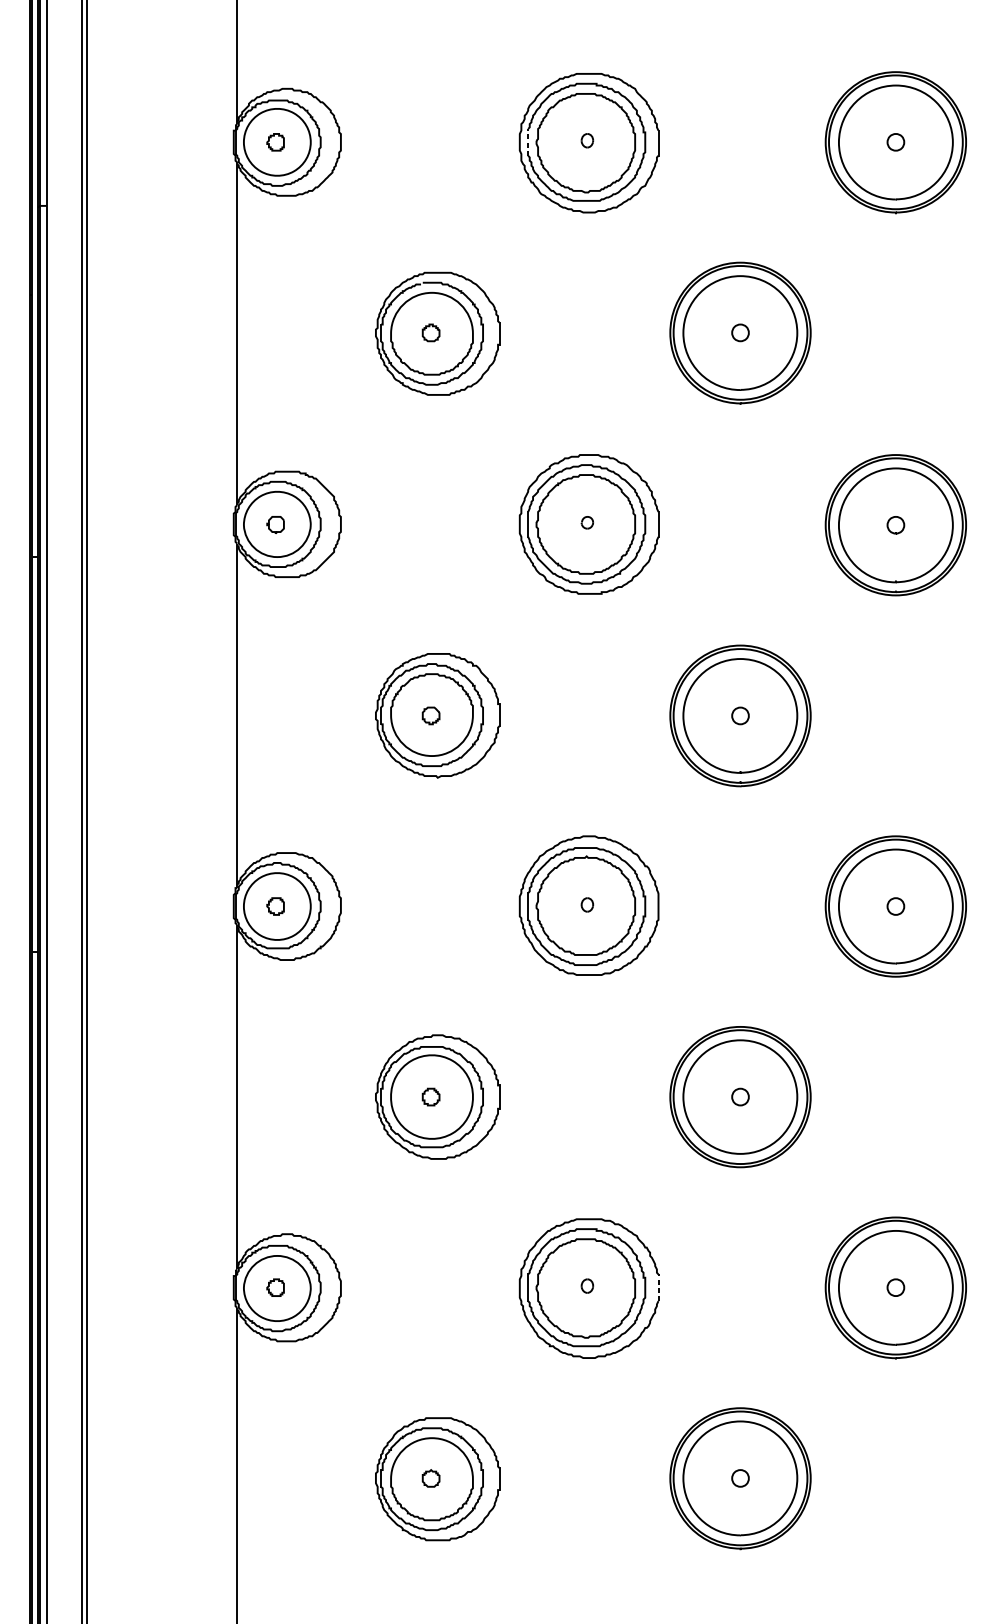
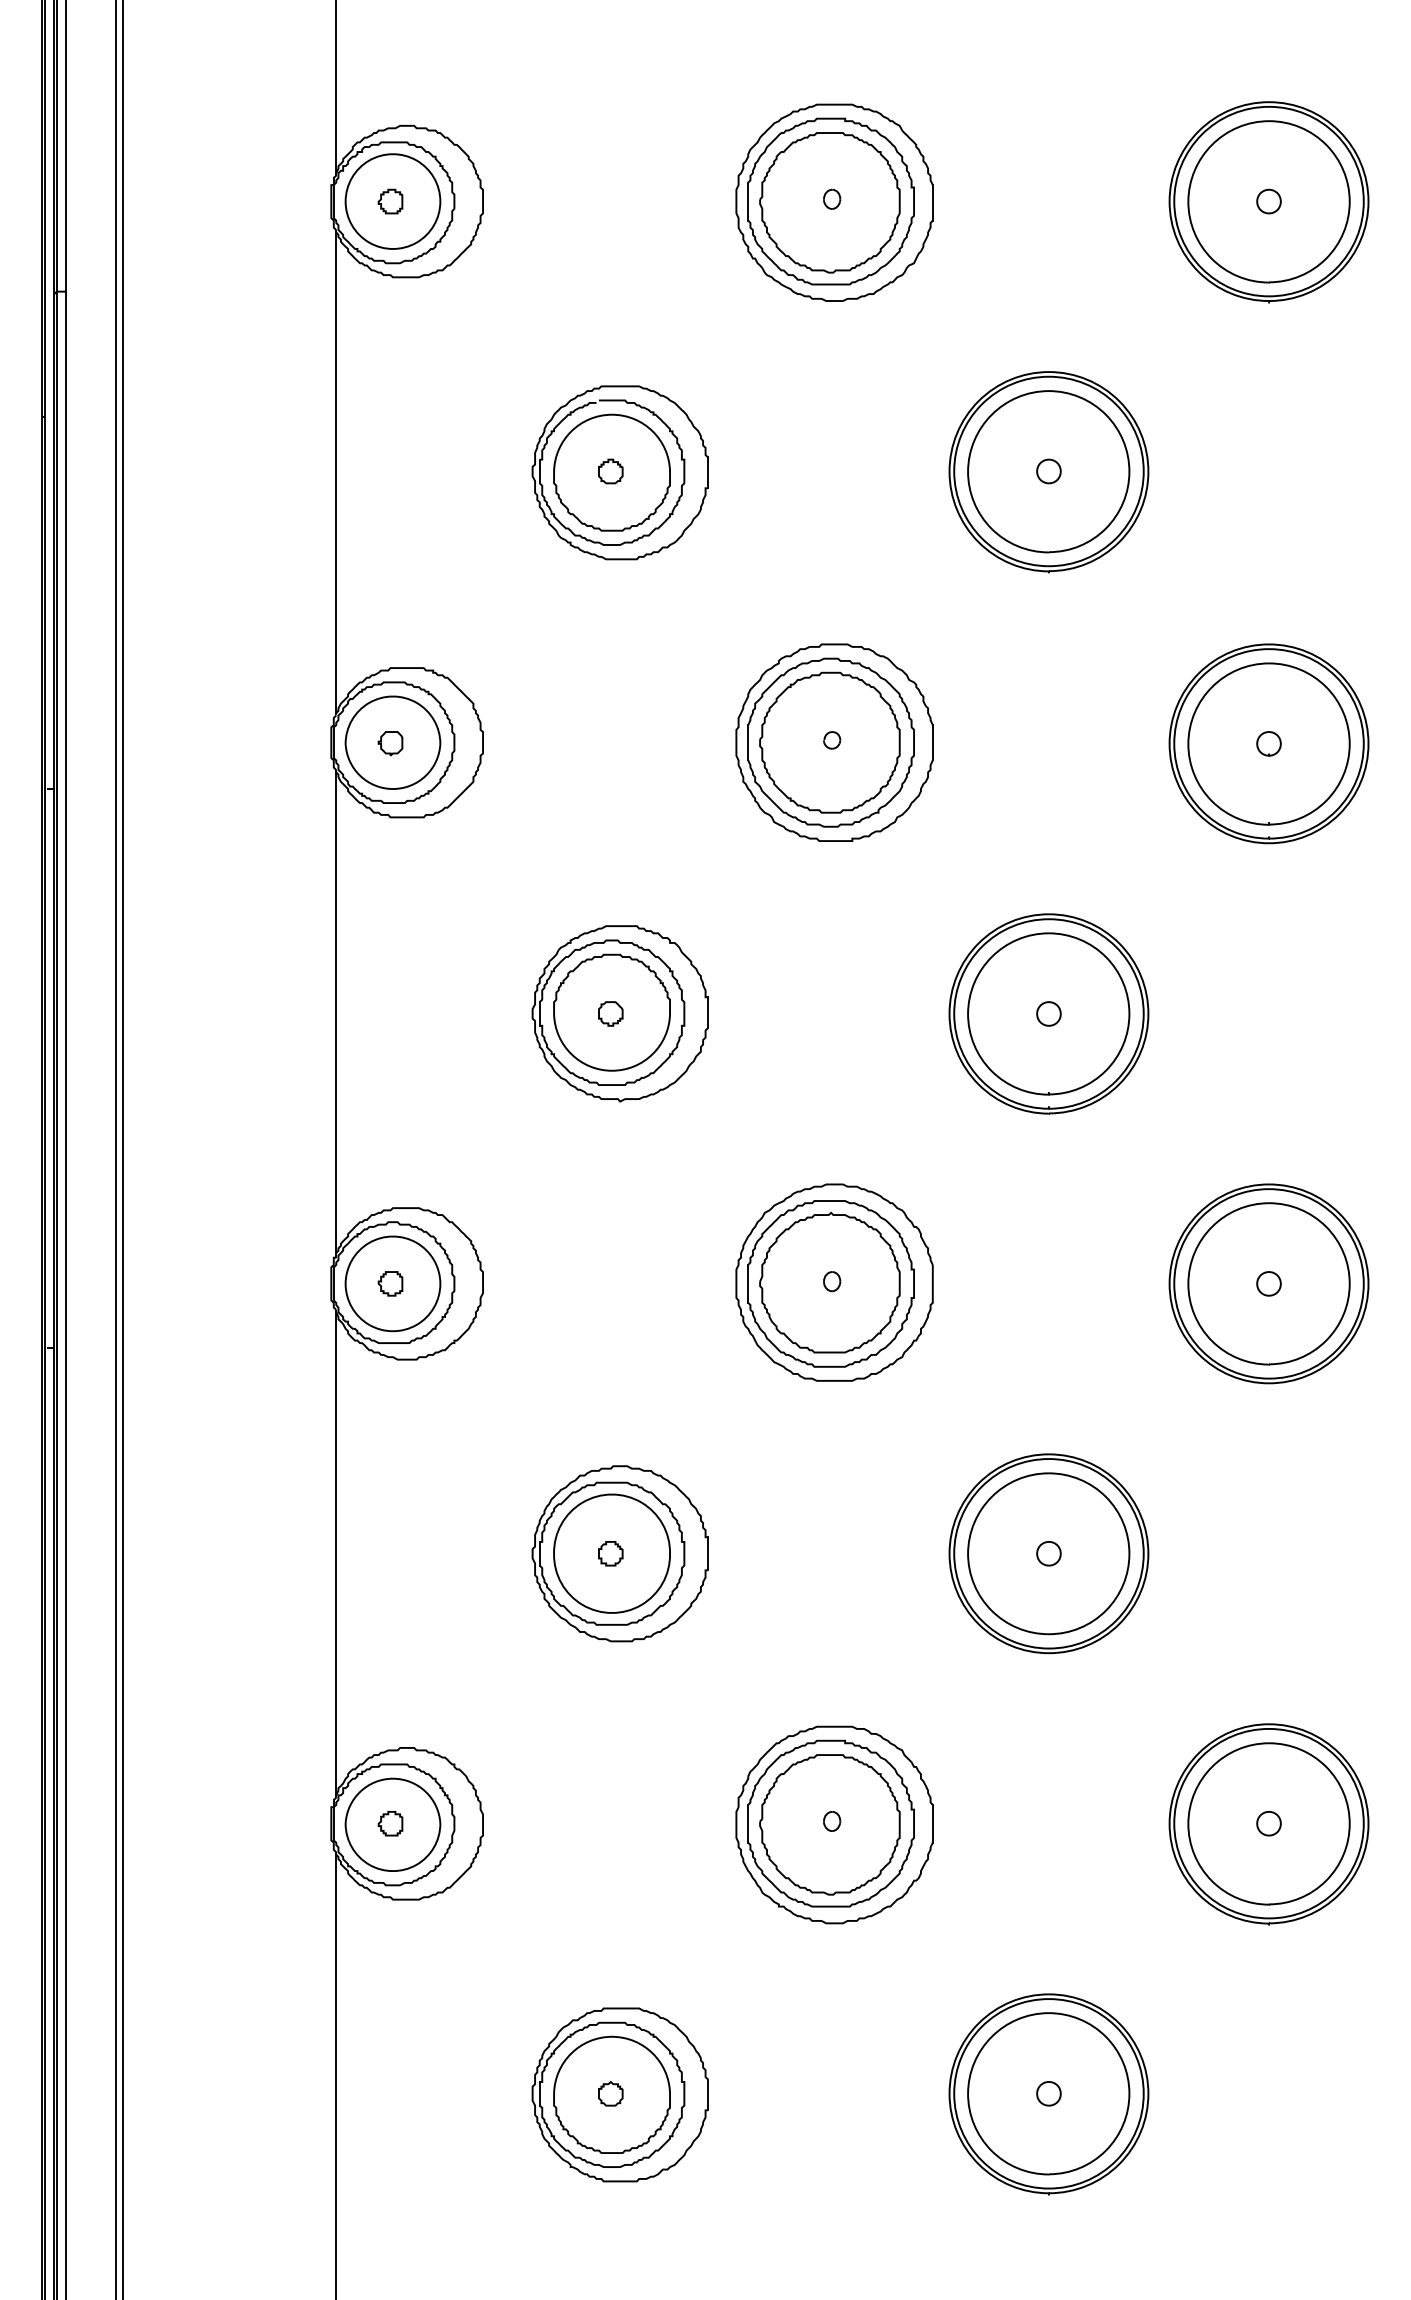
line: (528, 142) -> (748, 201), dashed -> solid
line: (658, 1287) -> (932, 1823), dashed -> solid

